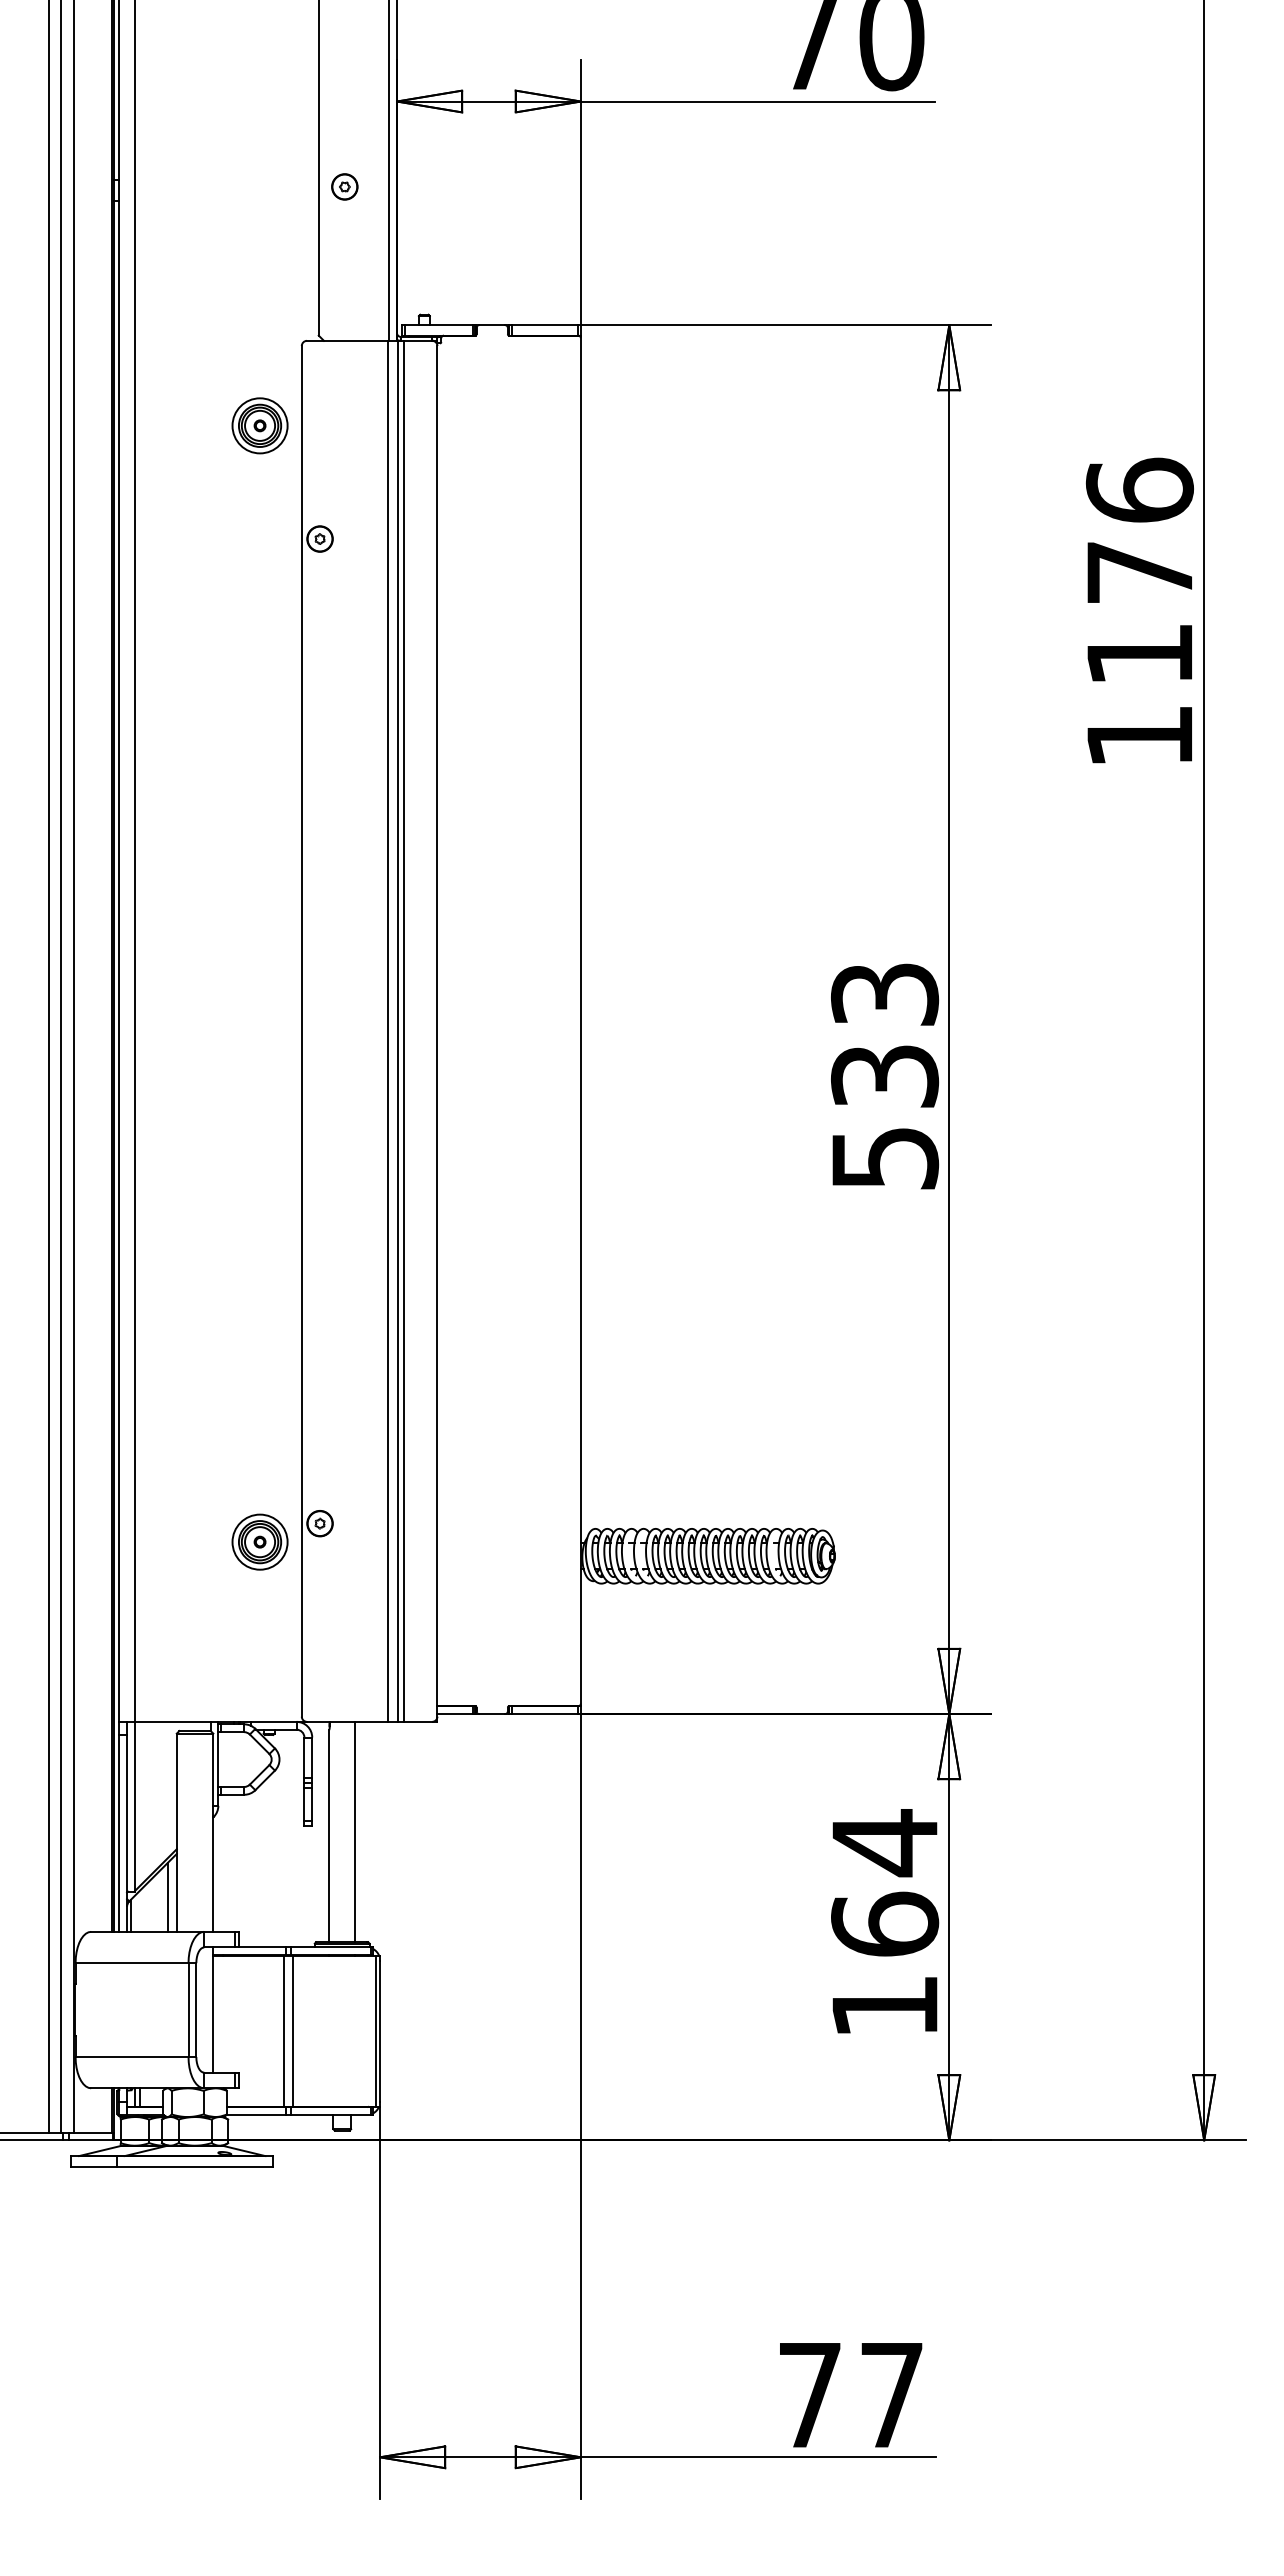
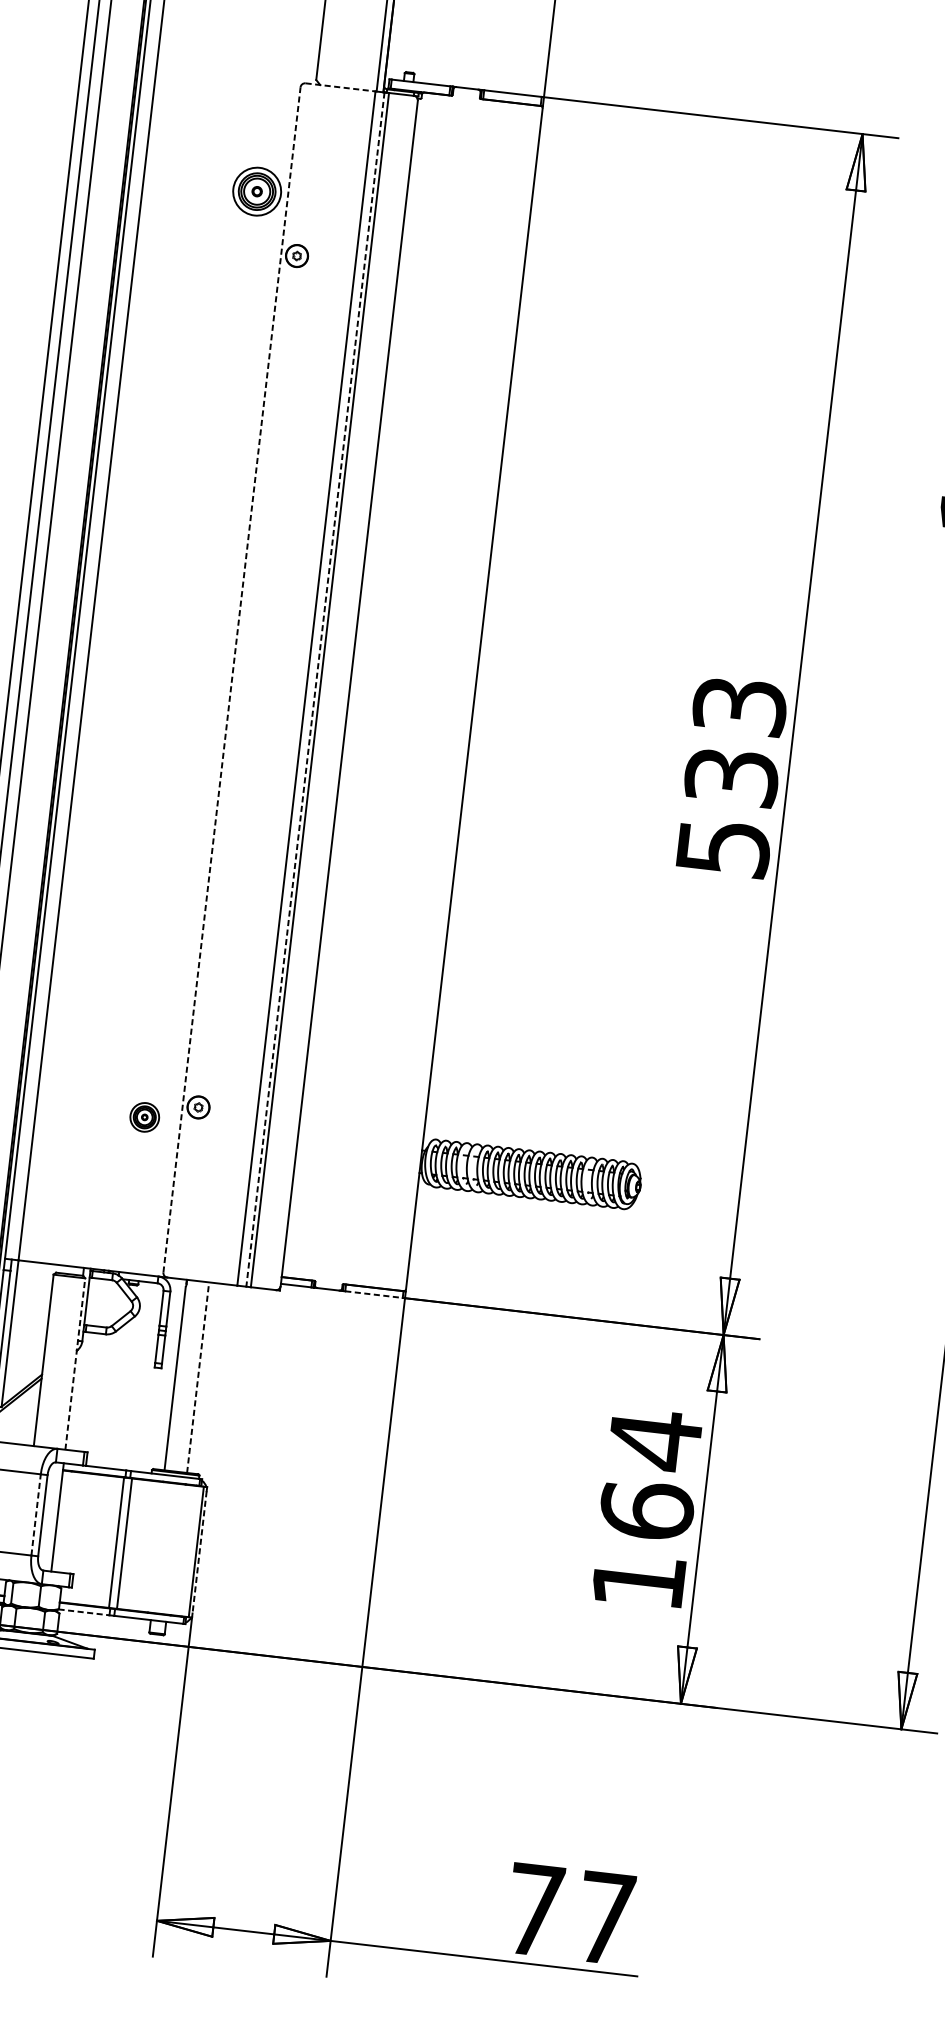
line: (347, 340) -> (340, 87), solid -> dashed
part: (259, 425) -> (256, 191), moved
line: (301, 1030) -> (231, 679), solid -> dashed
line: (398, 1031) -> (315, 689), solid -> dashed
part: (259, 1541) -> (144, 1116), size x0.6
line: (545, 1714) -> (374, 1295), solid -> dashed
line: (355, 1831) -> (198, 1377), solid -> dashed
line: (213, 1832) -> (75, 1363), solid -> dashed
line: (167, 1897) -> (29, 1415), removed
line: (188, 2010) -> (36, 1515), solid -> dashed
line: (380, 2031) -> (199, 1552), solid -> dashed
line: (256, 2114) -> (84, 1612), solid -> dashed

